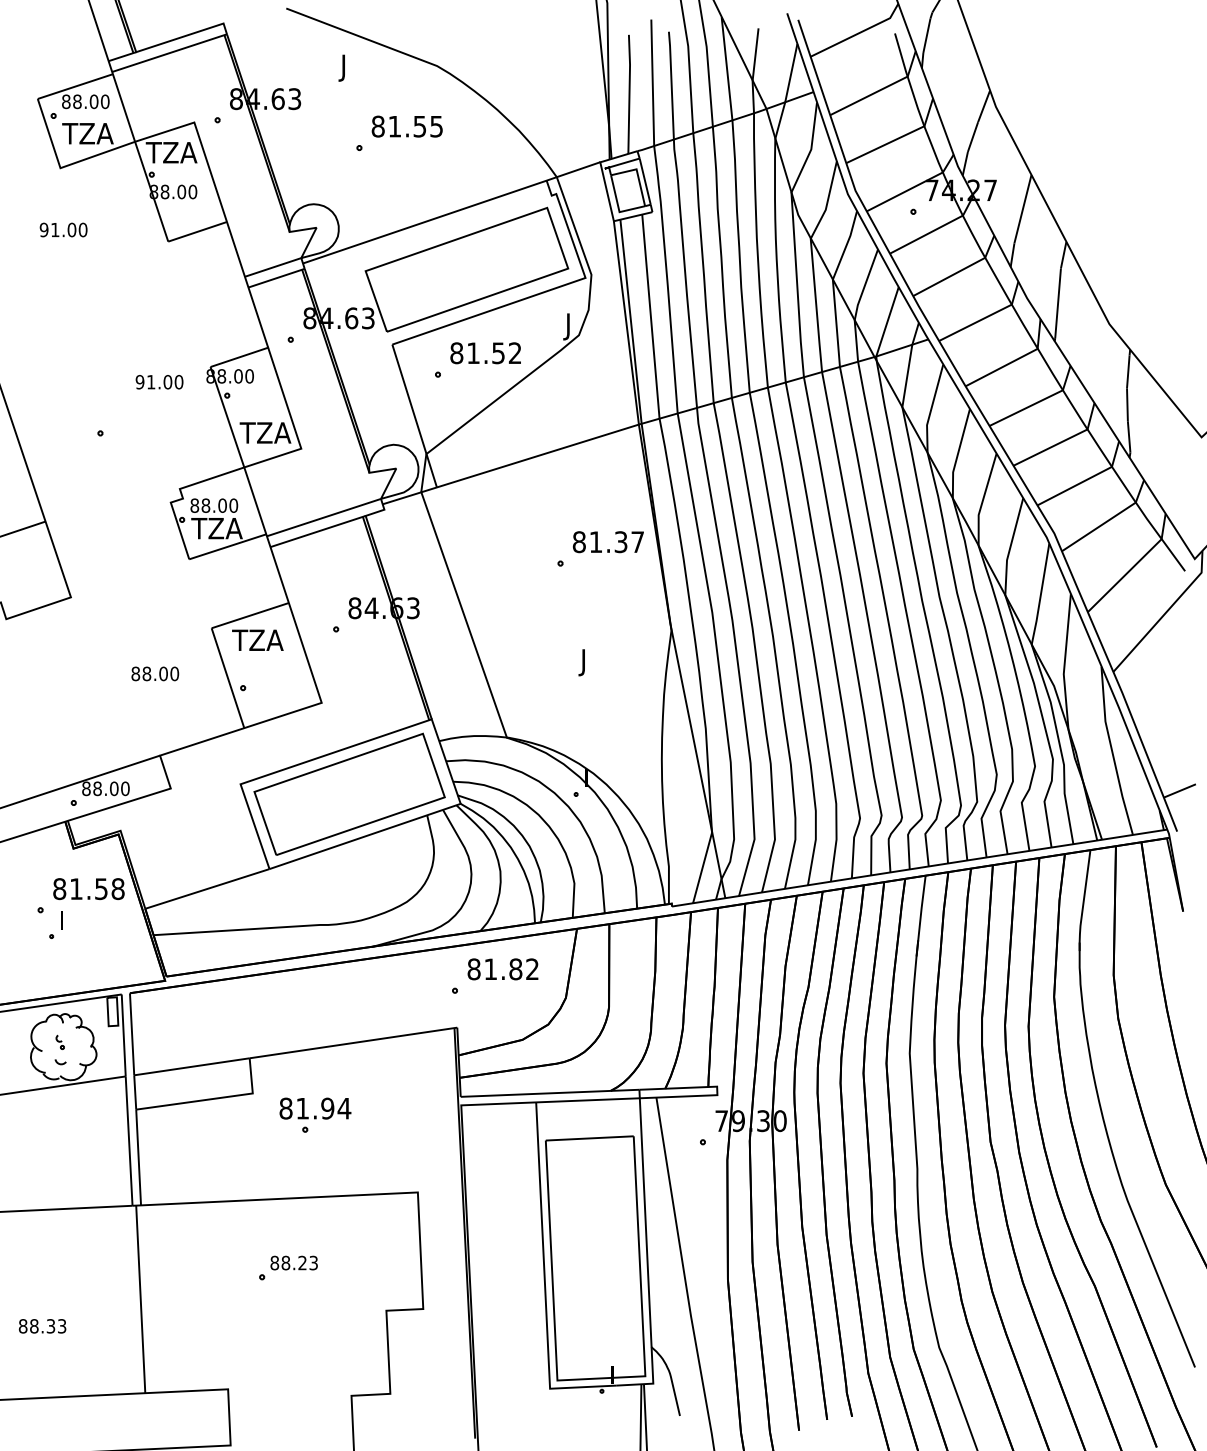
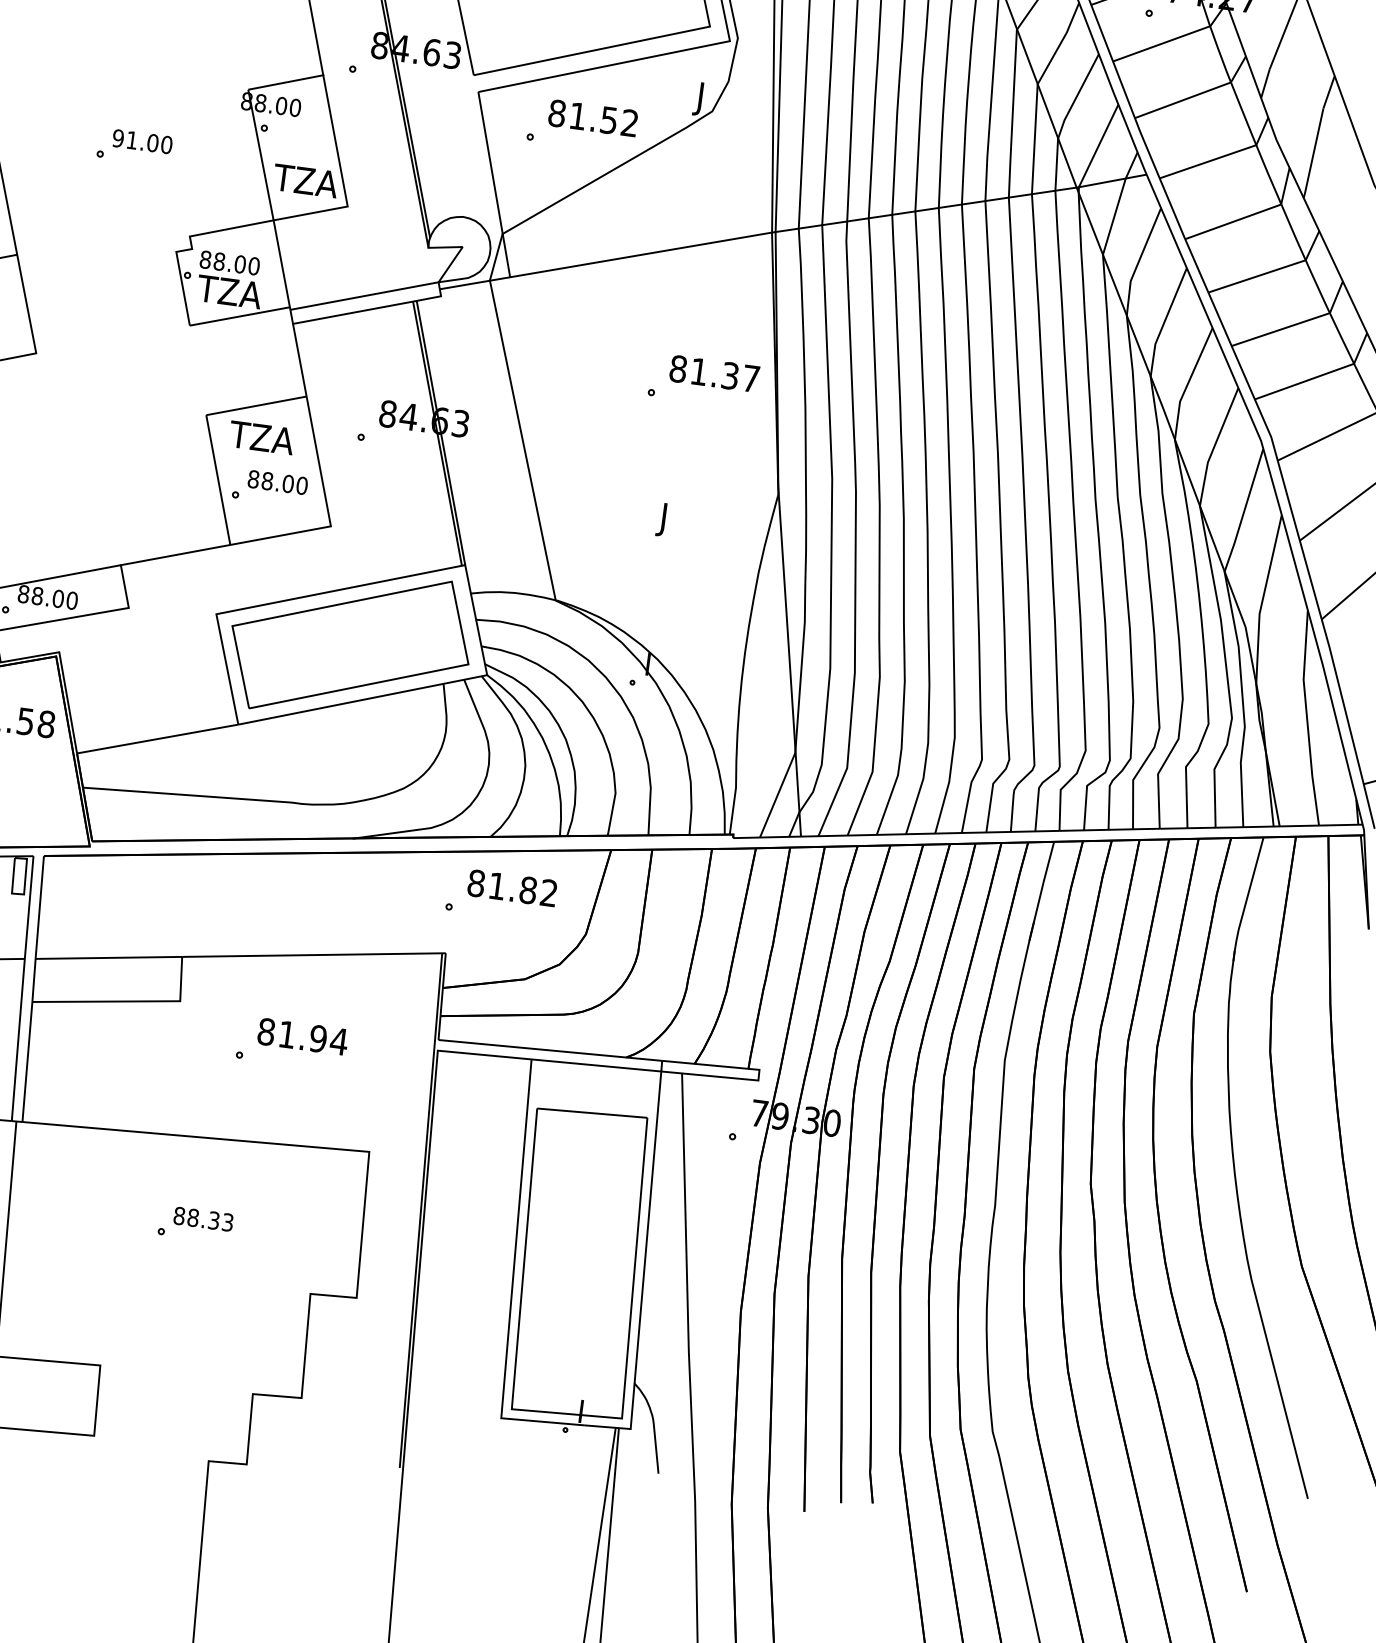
text: (159, 382) -> (142, 142), moved
text: (155, 673) -> (278, 482), moved
text: (315, 1108) -> (303, 1036), moved
text: (302, 1263) -> (213, 1221), 88.23 -> 88.33

